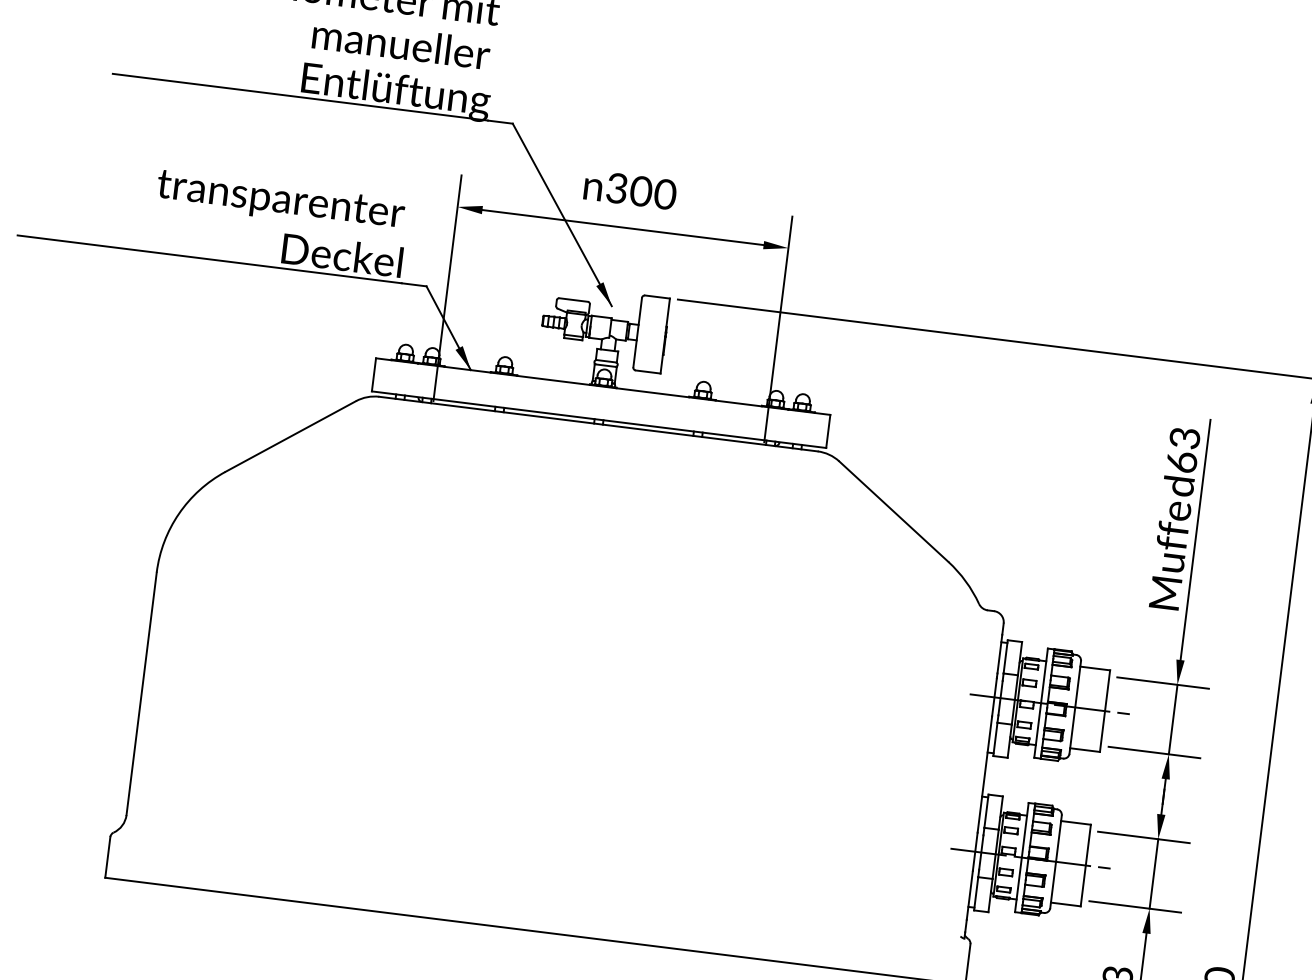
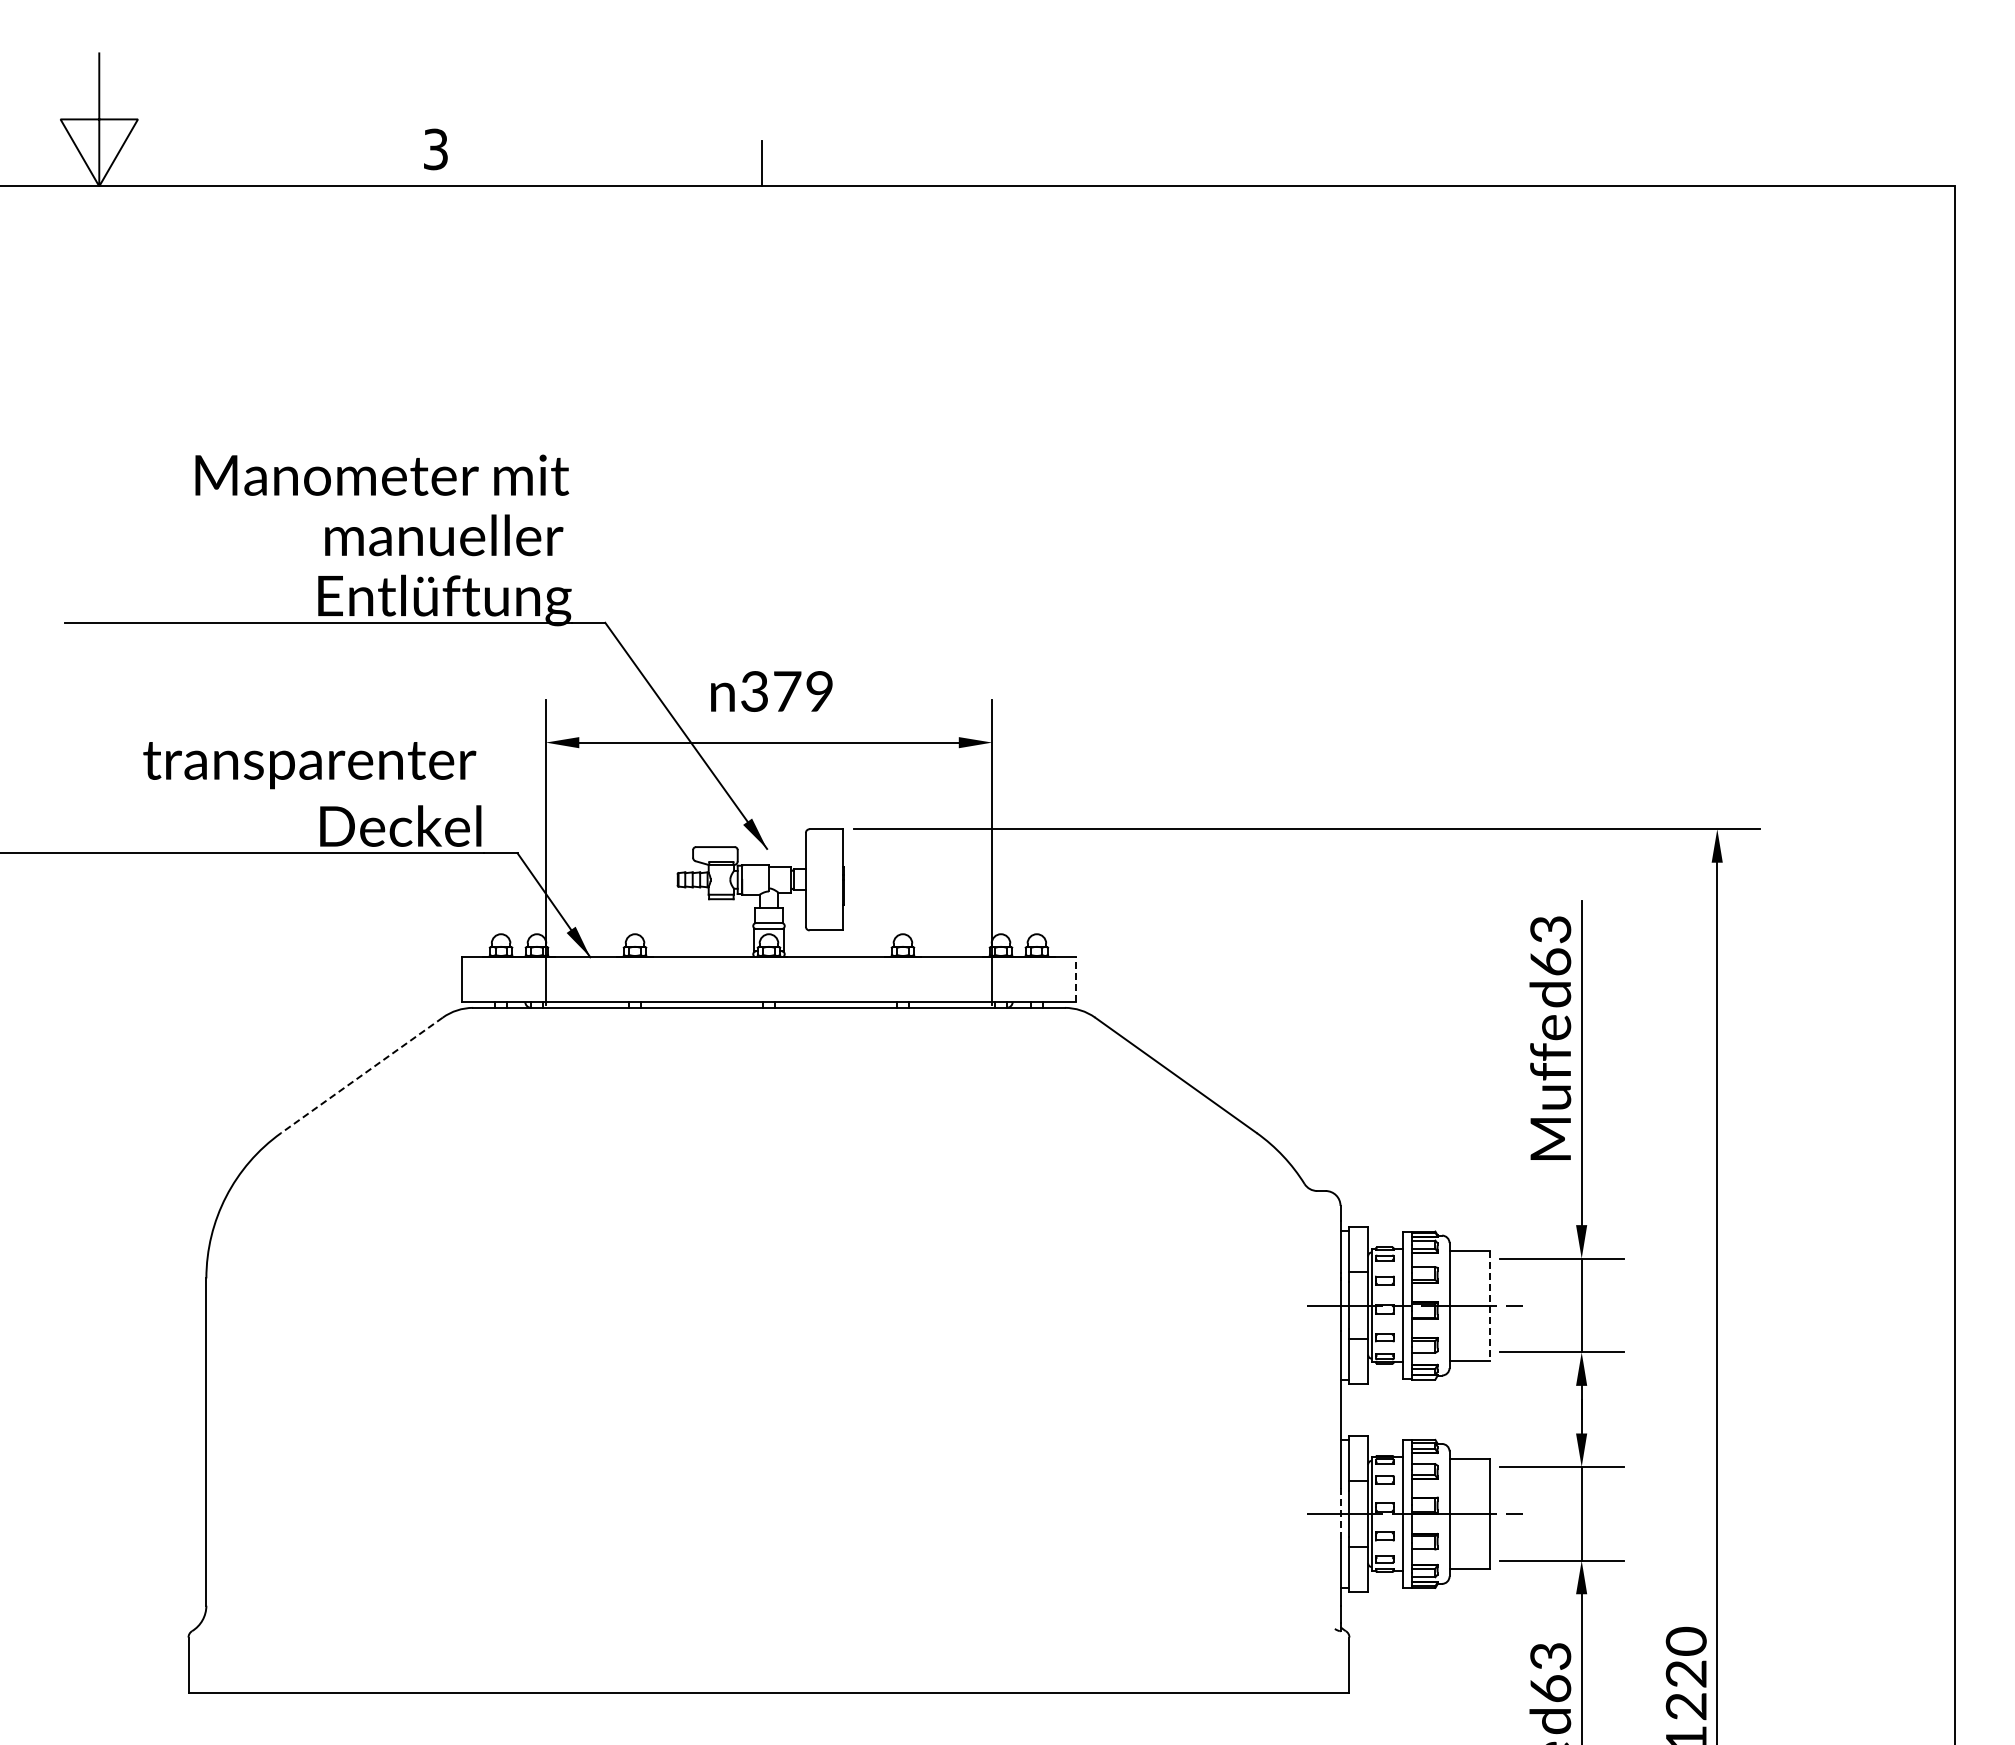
text: (653, 192) -> (803, 691), 300 -> 379
line: (828, 431) -> (1075, 979), solid -> dashed
line: (290, 436) -> (361, 1075), solid -> dashed
line: (1104, 711) -> (1489, 1306), solid -> dashed
line: (975, 851) -> (1340, 1513), solid -> dashed

